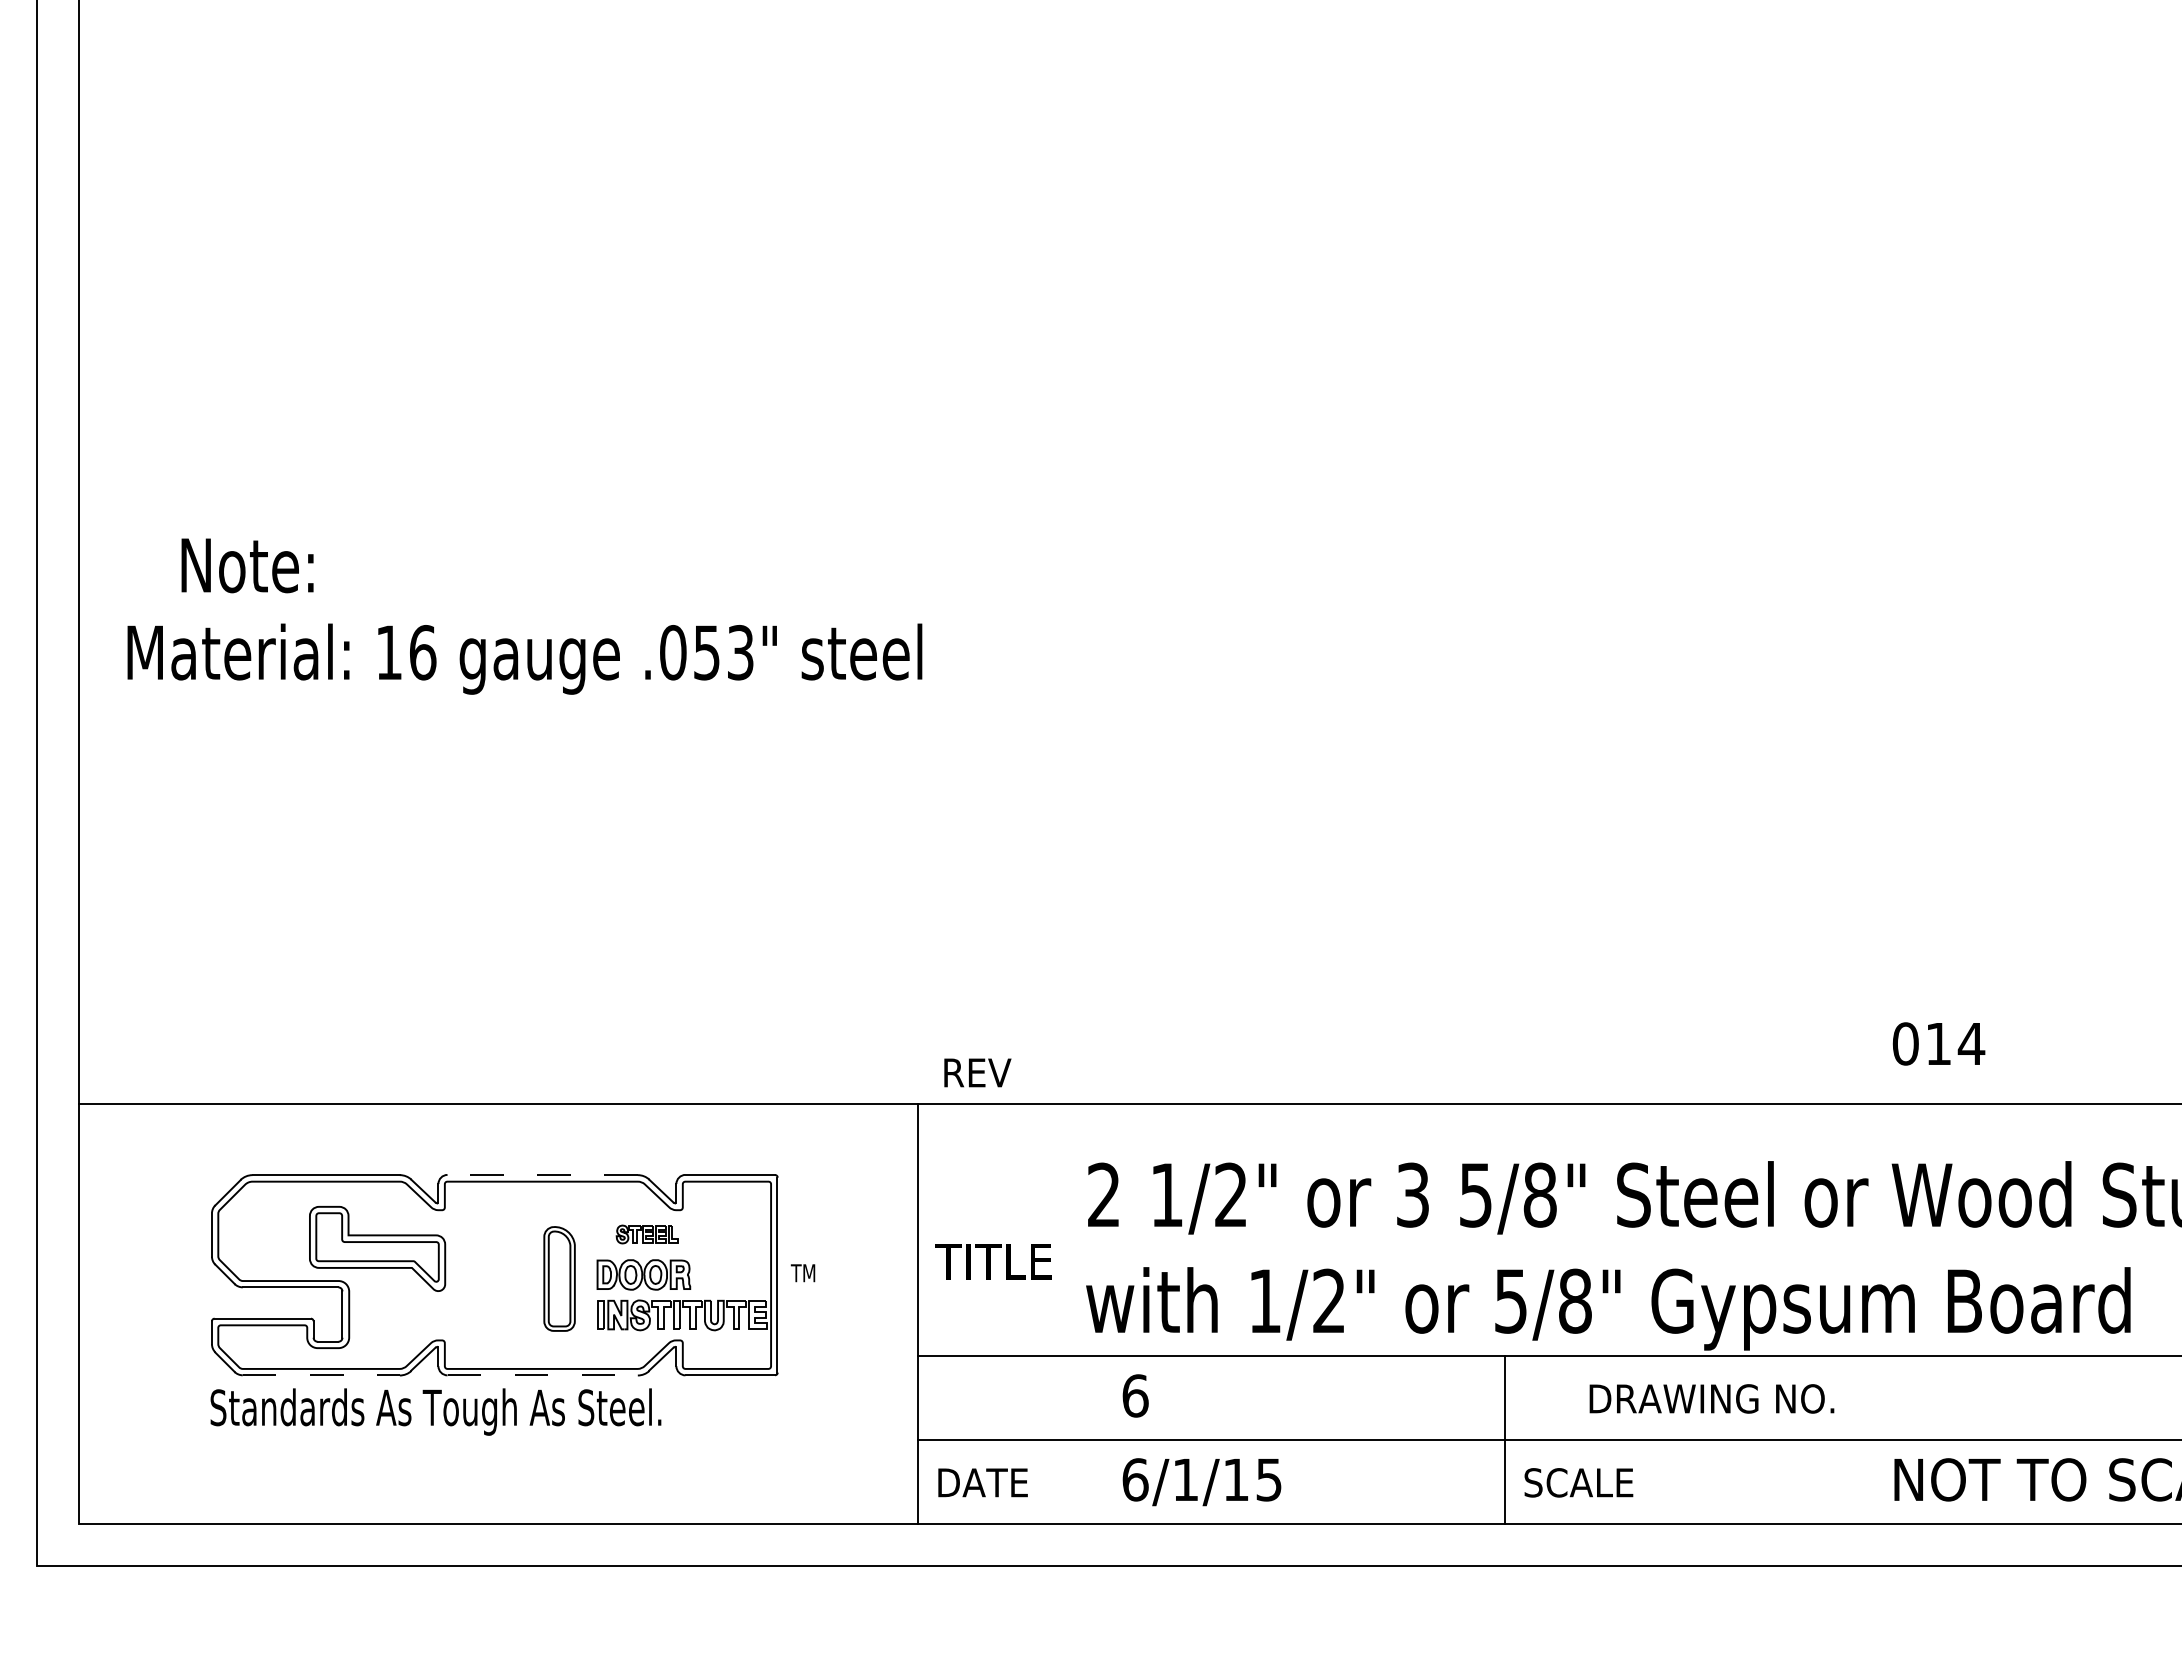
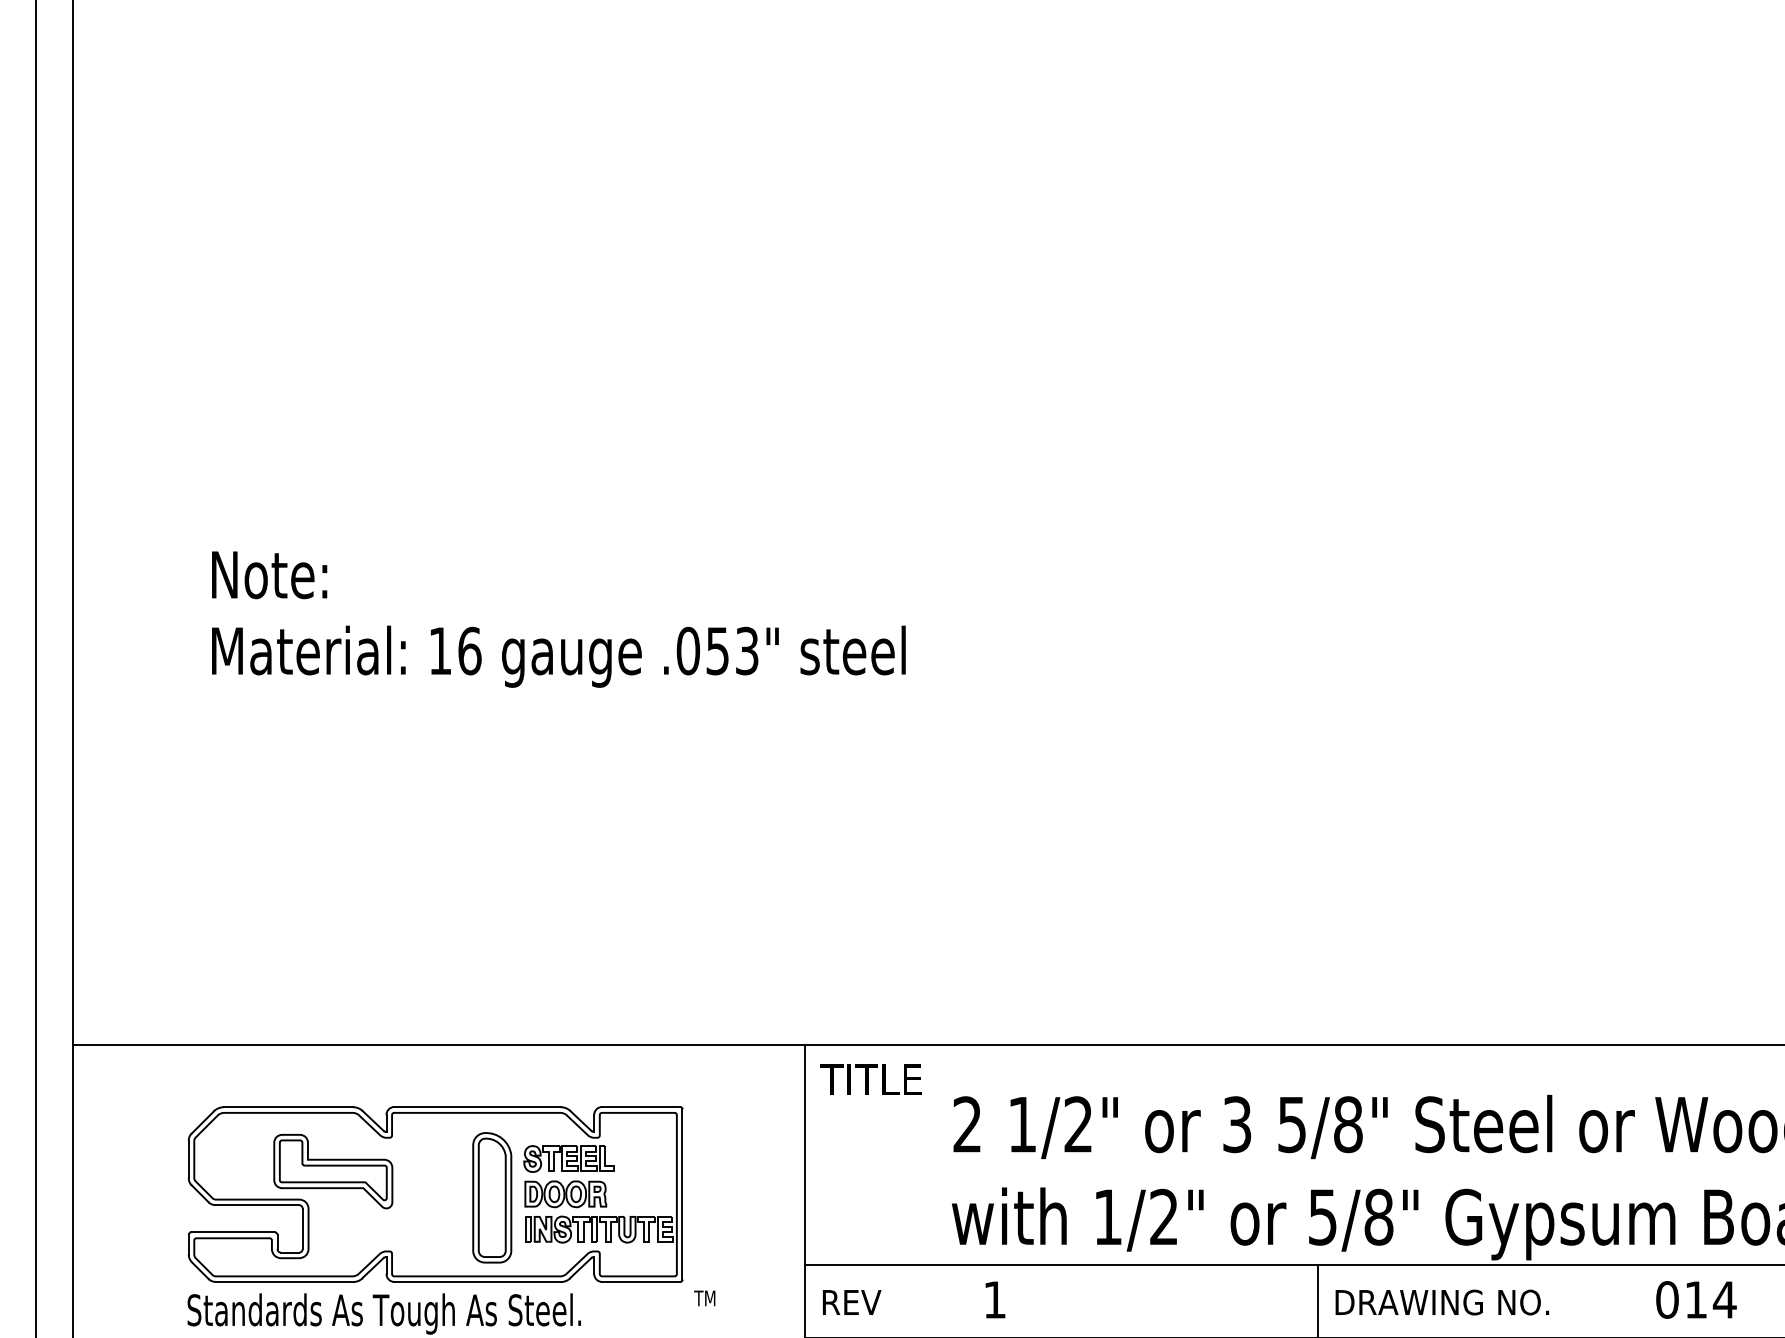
text: (247, 565) -> (269, 574), moved
text: (524, 658) -> (558, 656), moved
text: (1938, 1043) -> (1696, 1299), moved
text: (977, 1072) -> (851, 1302), moved
line: (542, 1174) -> (477, 1106), dashed -> solid
part: (647, 1234) -> (568, 1158), size x1.67
text: (993, 1261) -> (871, 1079), moved
text: (802, 1273) -> (704, 1298), moved
part: (559, 1278) -> (492, 1197), size x1.43
line: (321, 1375) -> (284, 1282), dashed -> solid
line: (543, 1375) -> (478, 1282), dashed -> solid
text: (1135, 1395) -> (994, 1299), 6 -> 1
text: (1711, 1398) -> (1441, 1302), moved

